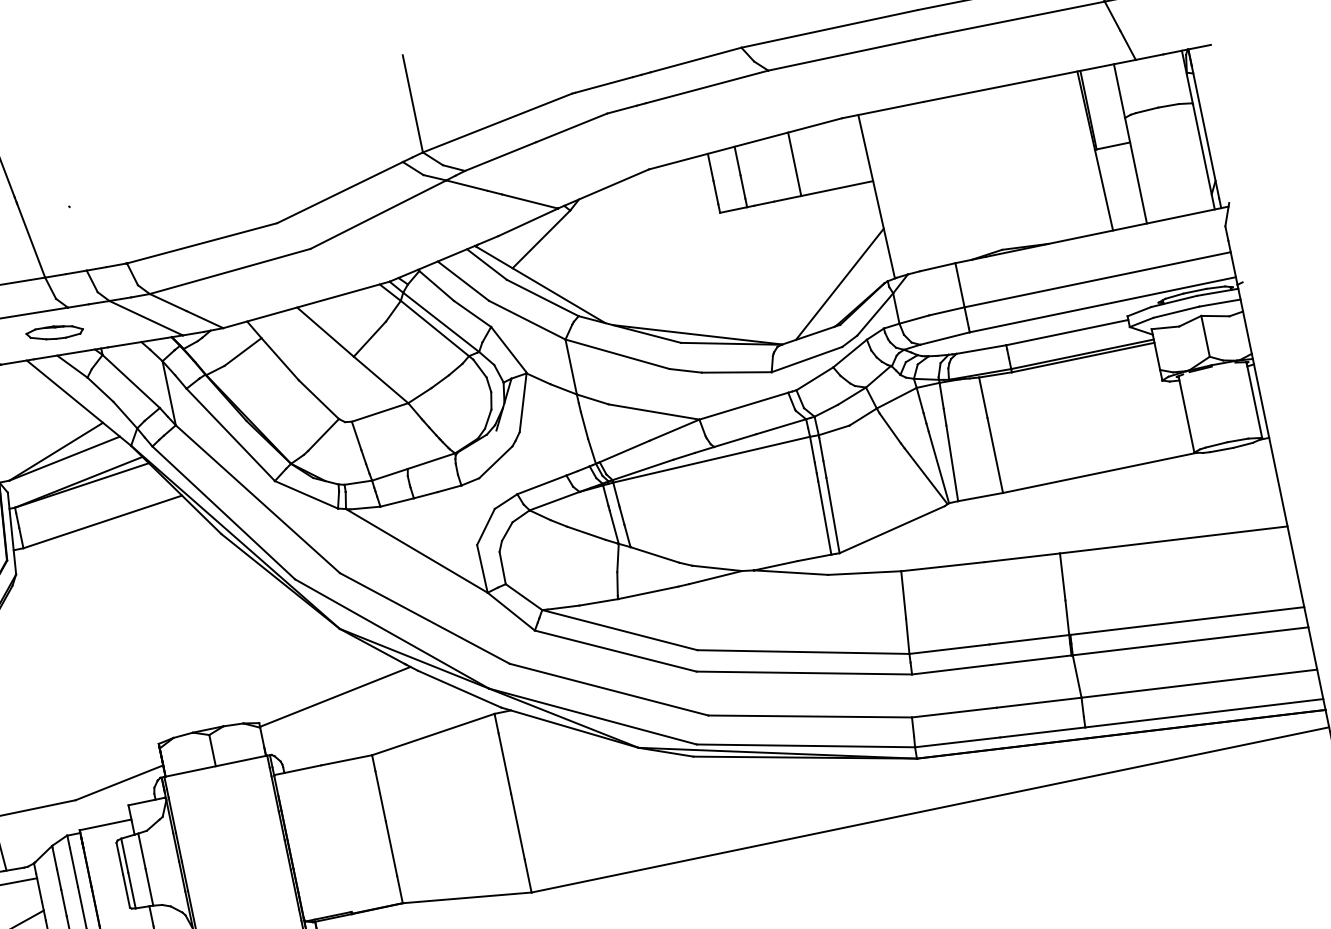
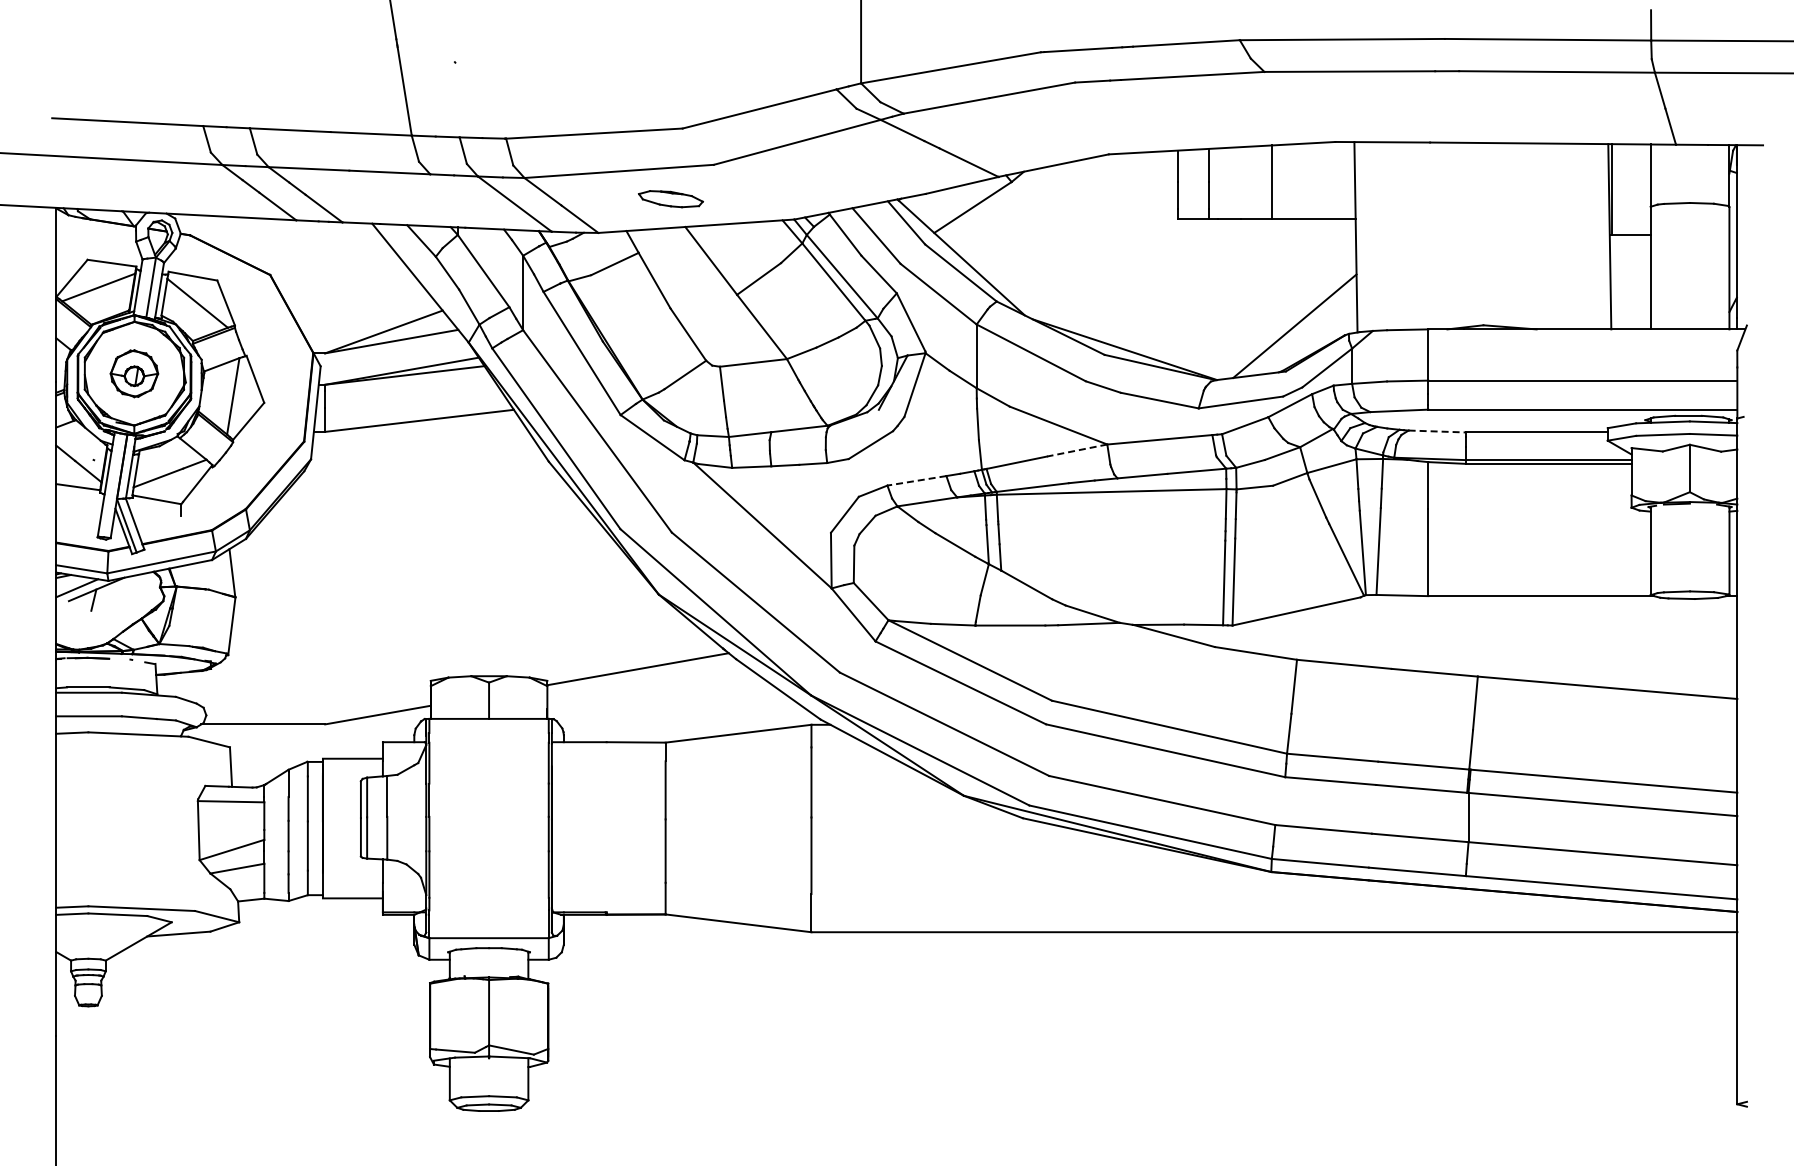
part: (54, 333) -> (670, 199), moved
line: (981, 349) -> (1437, 431), solid -> dashed
line: (674, 430) -> (1077, 450), solid -> dashed
line: (541, 484) -> (916, 480), solid -> dashed

